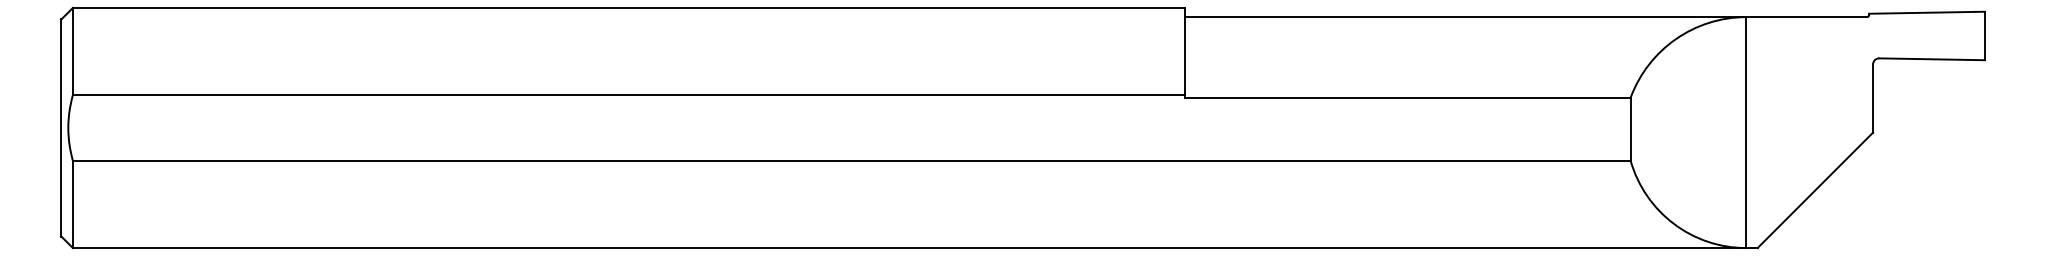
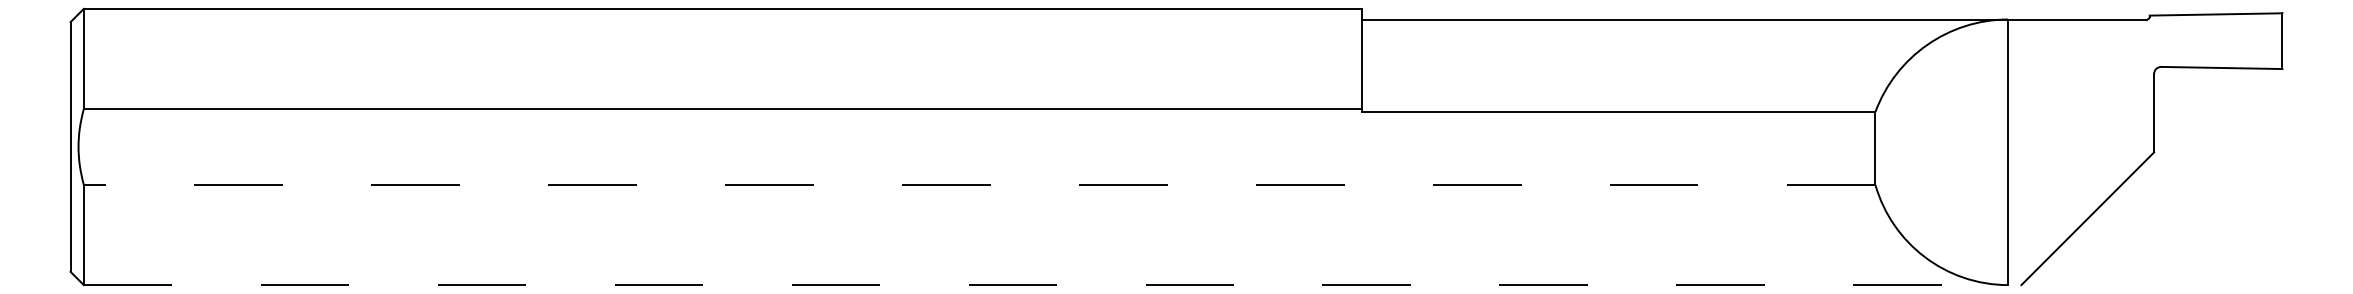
line: (851, 160) -> (979, 184), solid -> dashed
line: (915, 248) -> (1052, 285), solid -> dashed

